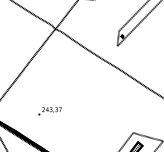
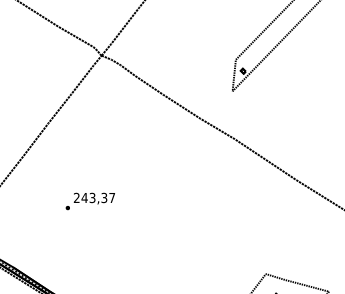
text: (49, 111) -> (89, 201), moved

